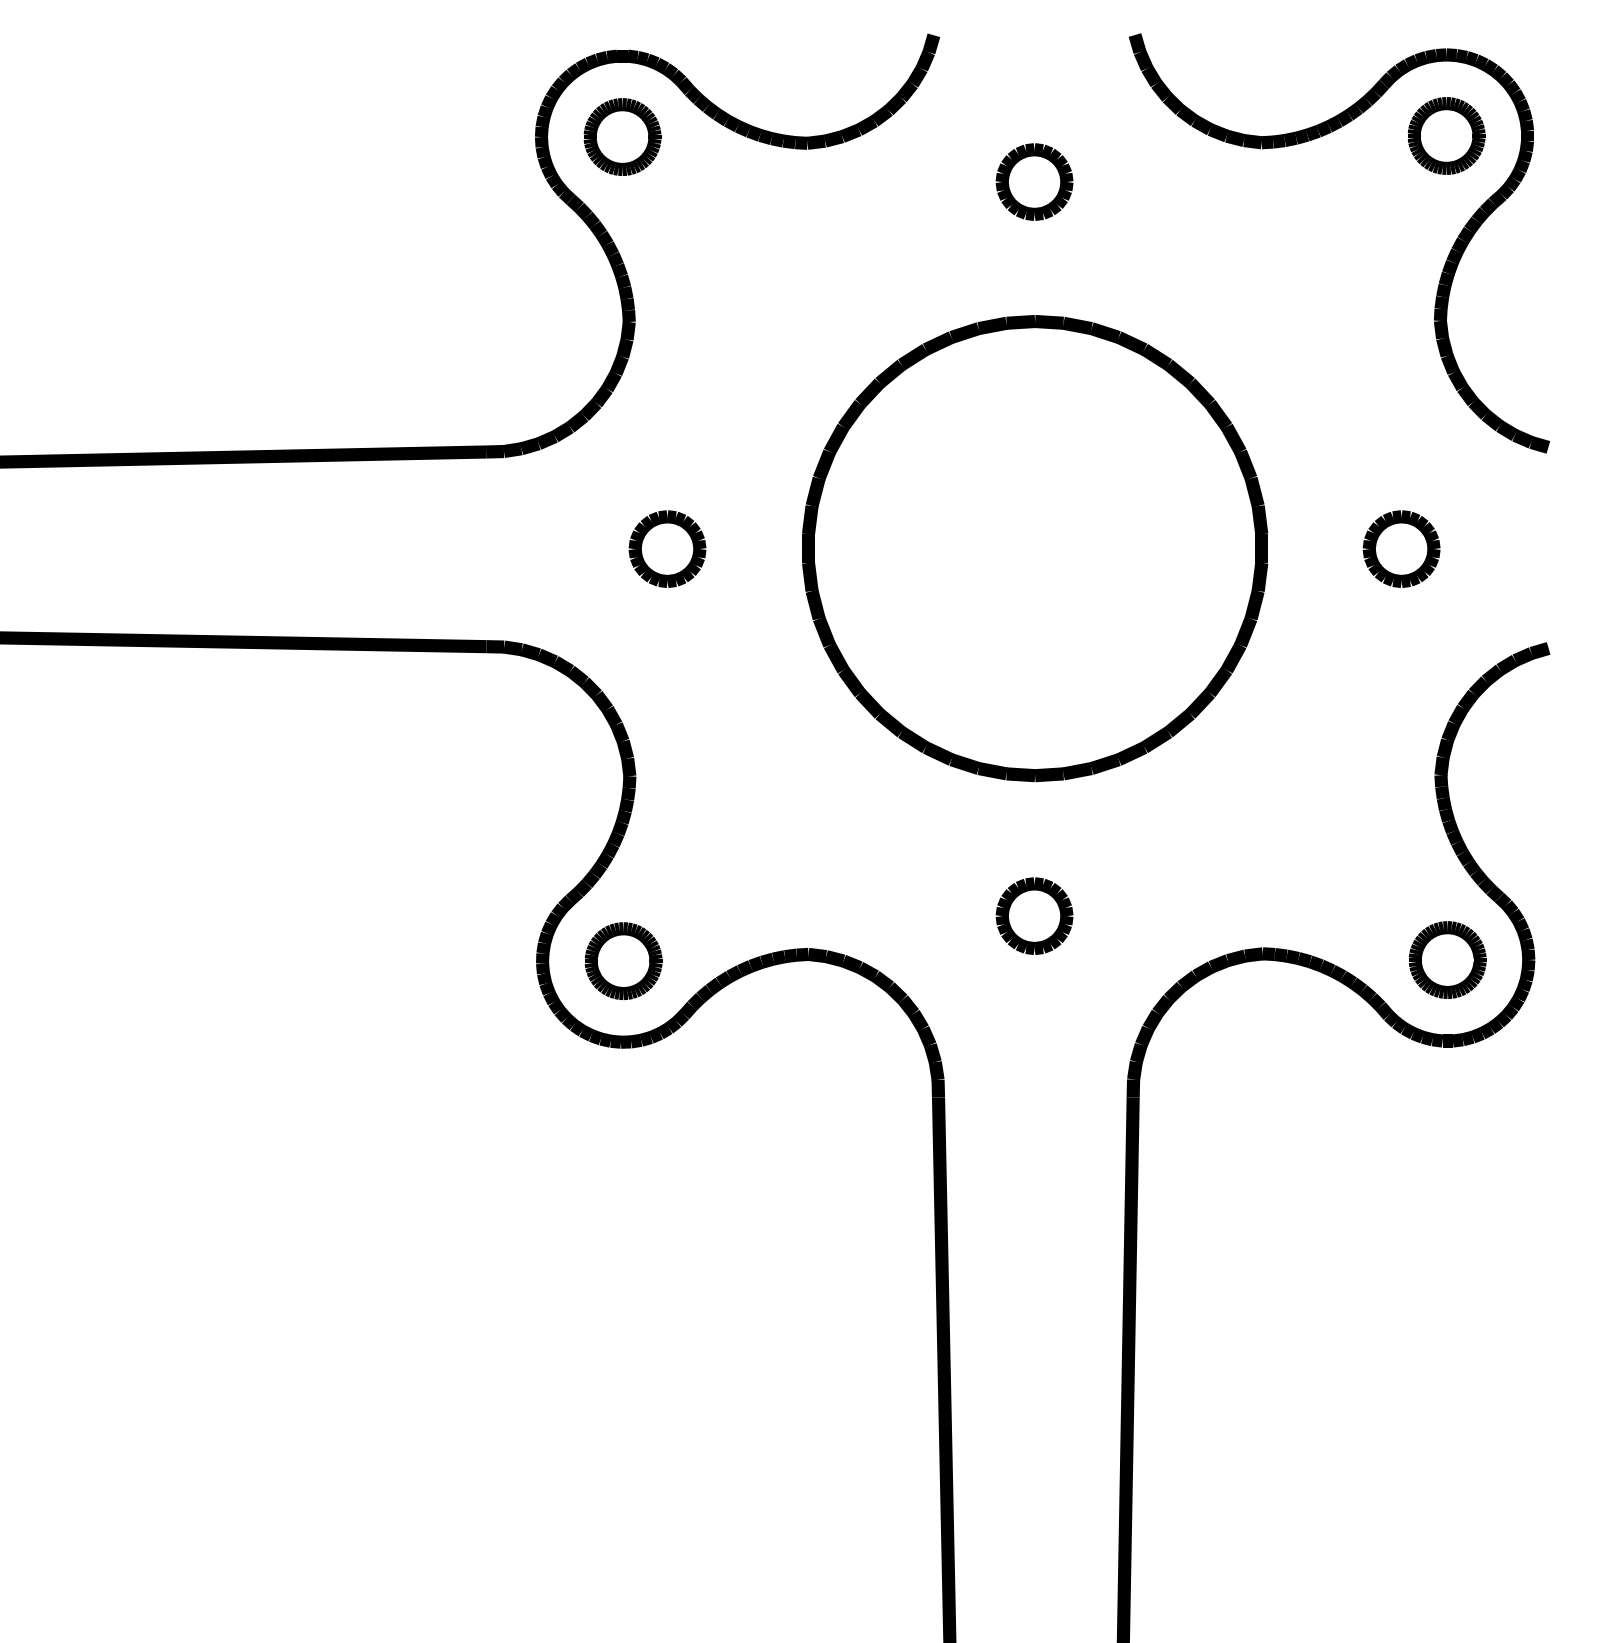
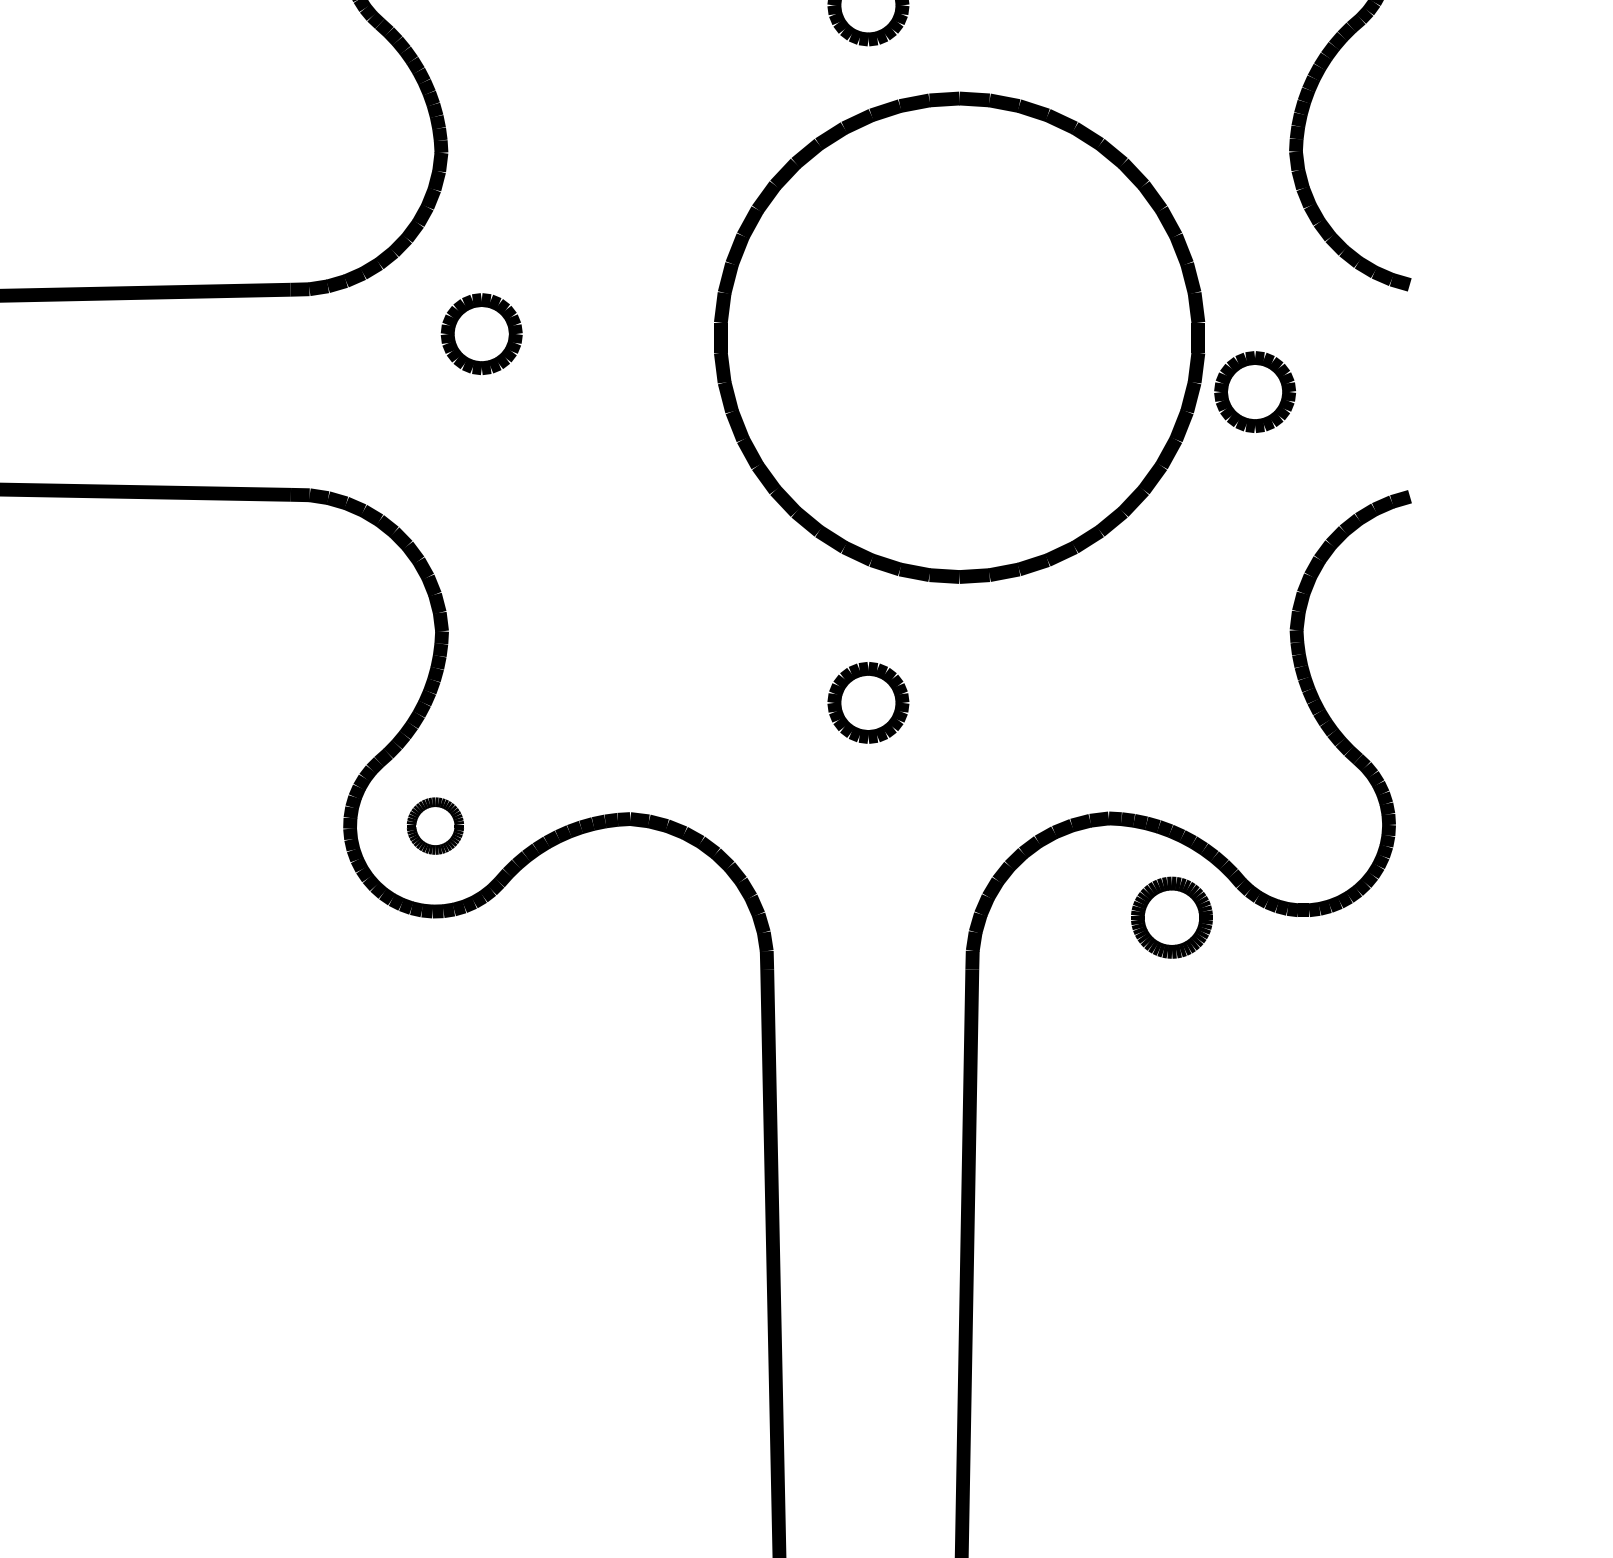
part: (667, 548) -> (481, 333), moved
part: (1035, 548) -> (960, 337), moved
part: (1034, 915) -> (868, 702), moved
part: (1447, 959) -> (1171, 917), moved
part: (623, 960) -> (435, 825), size x0.7

